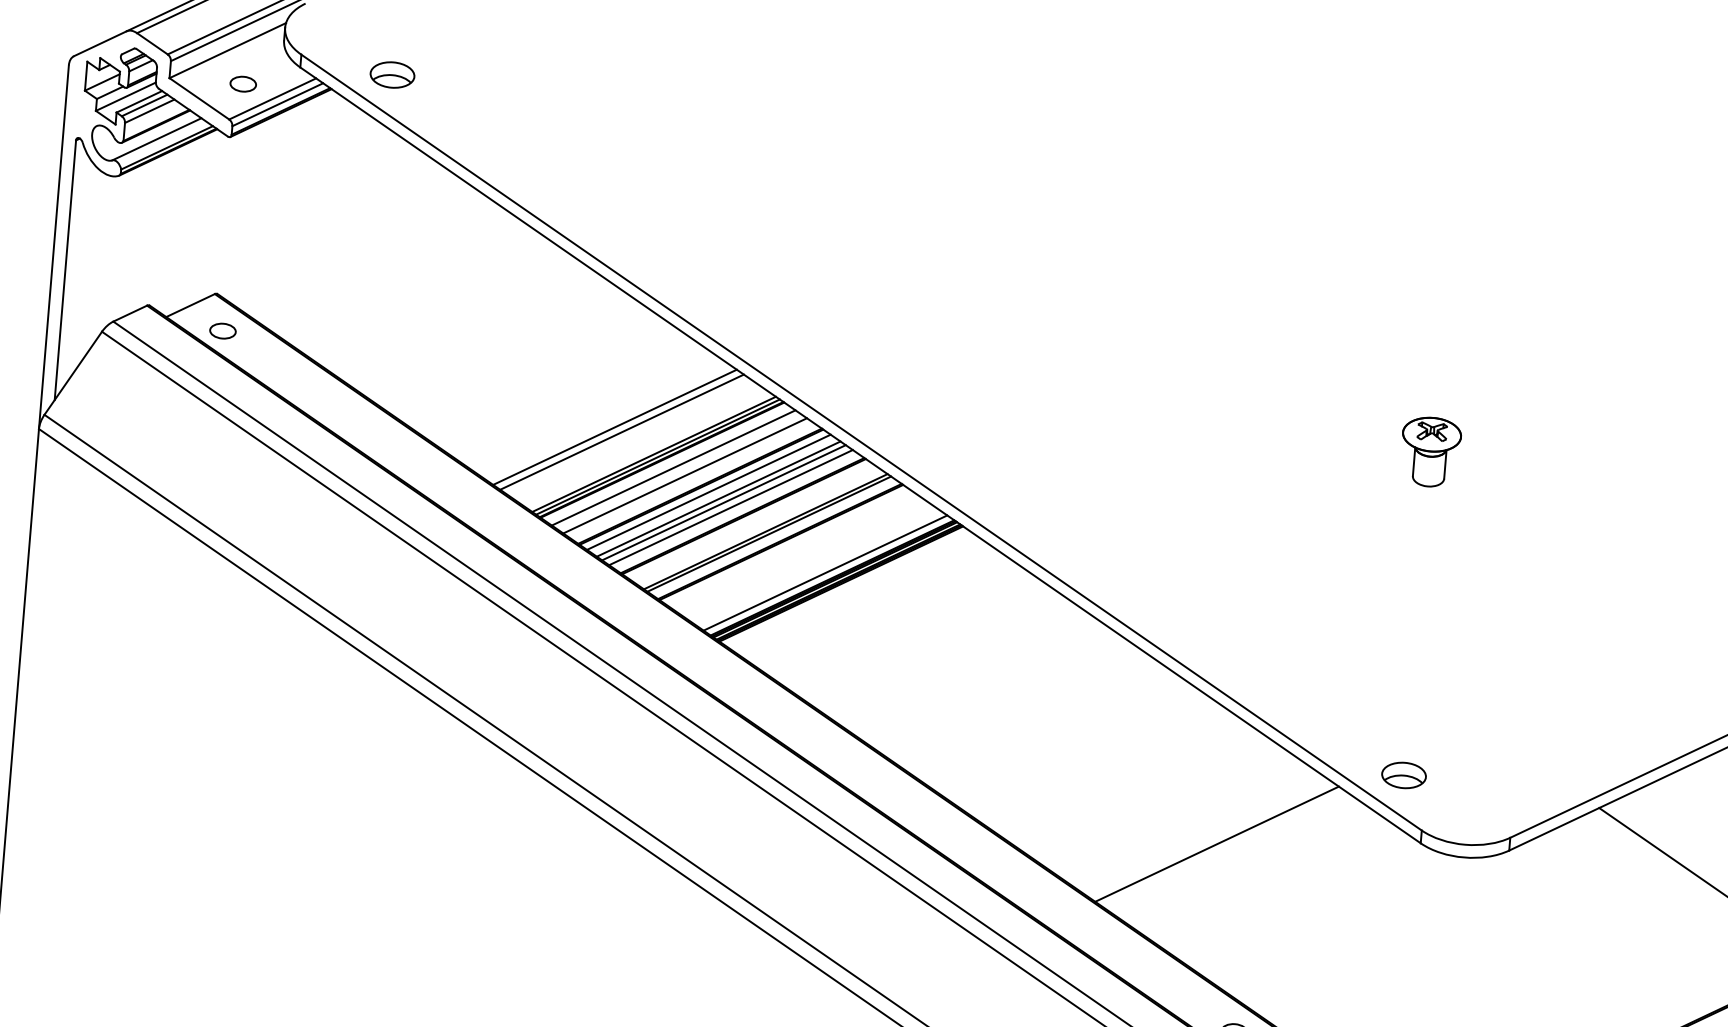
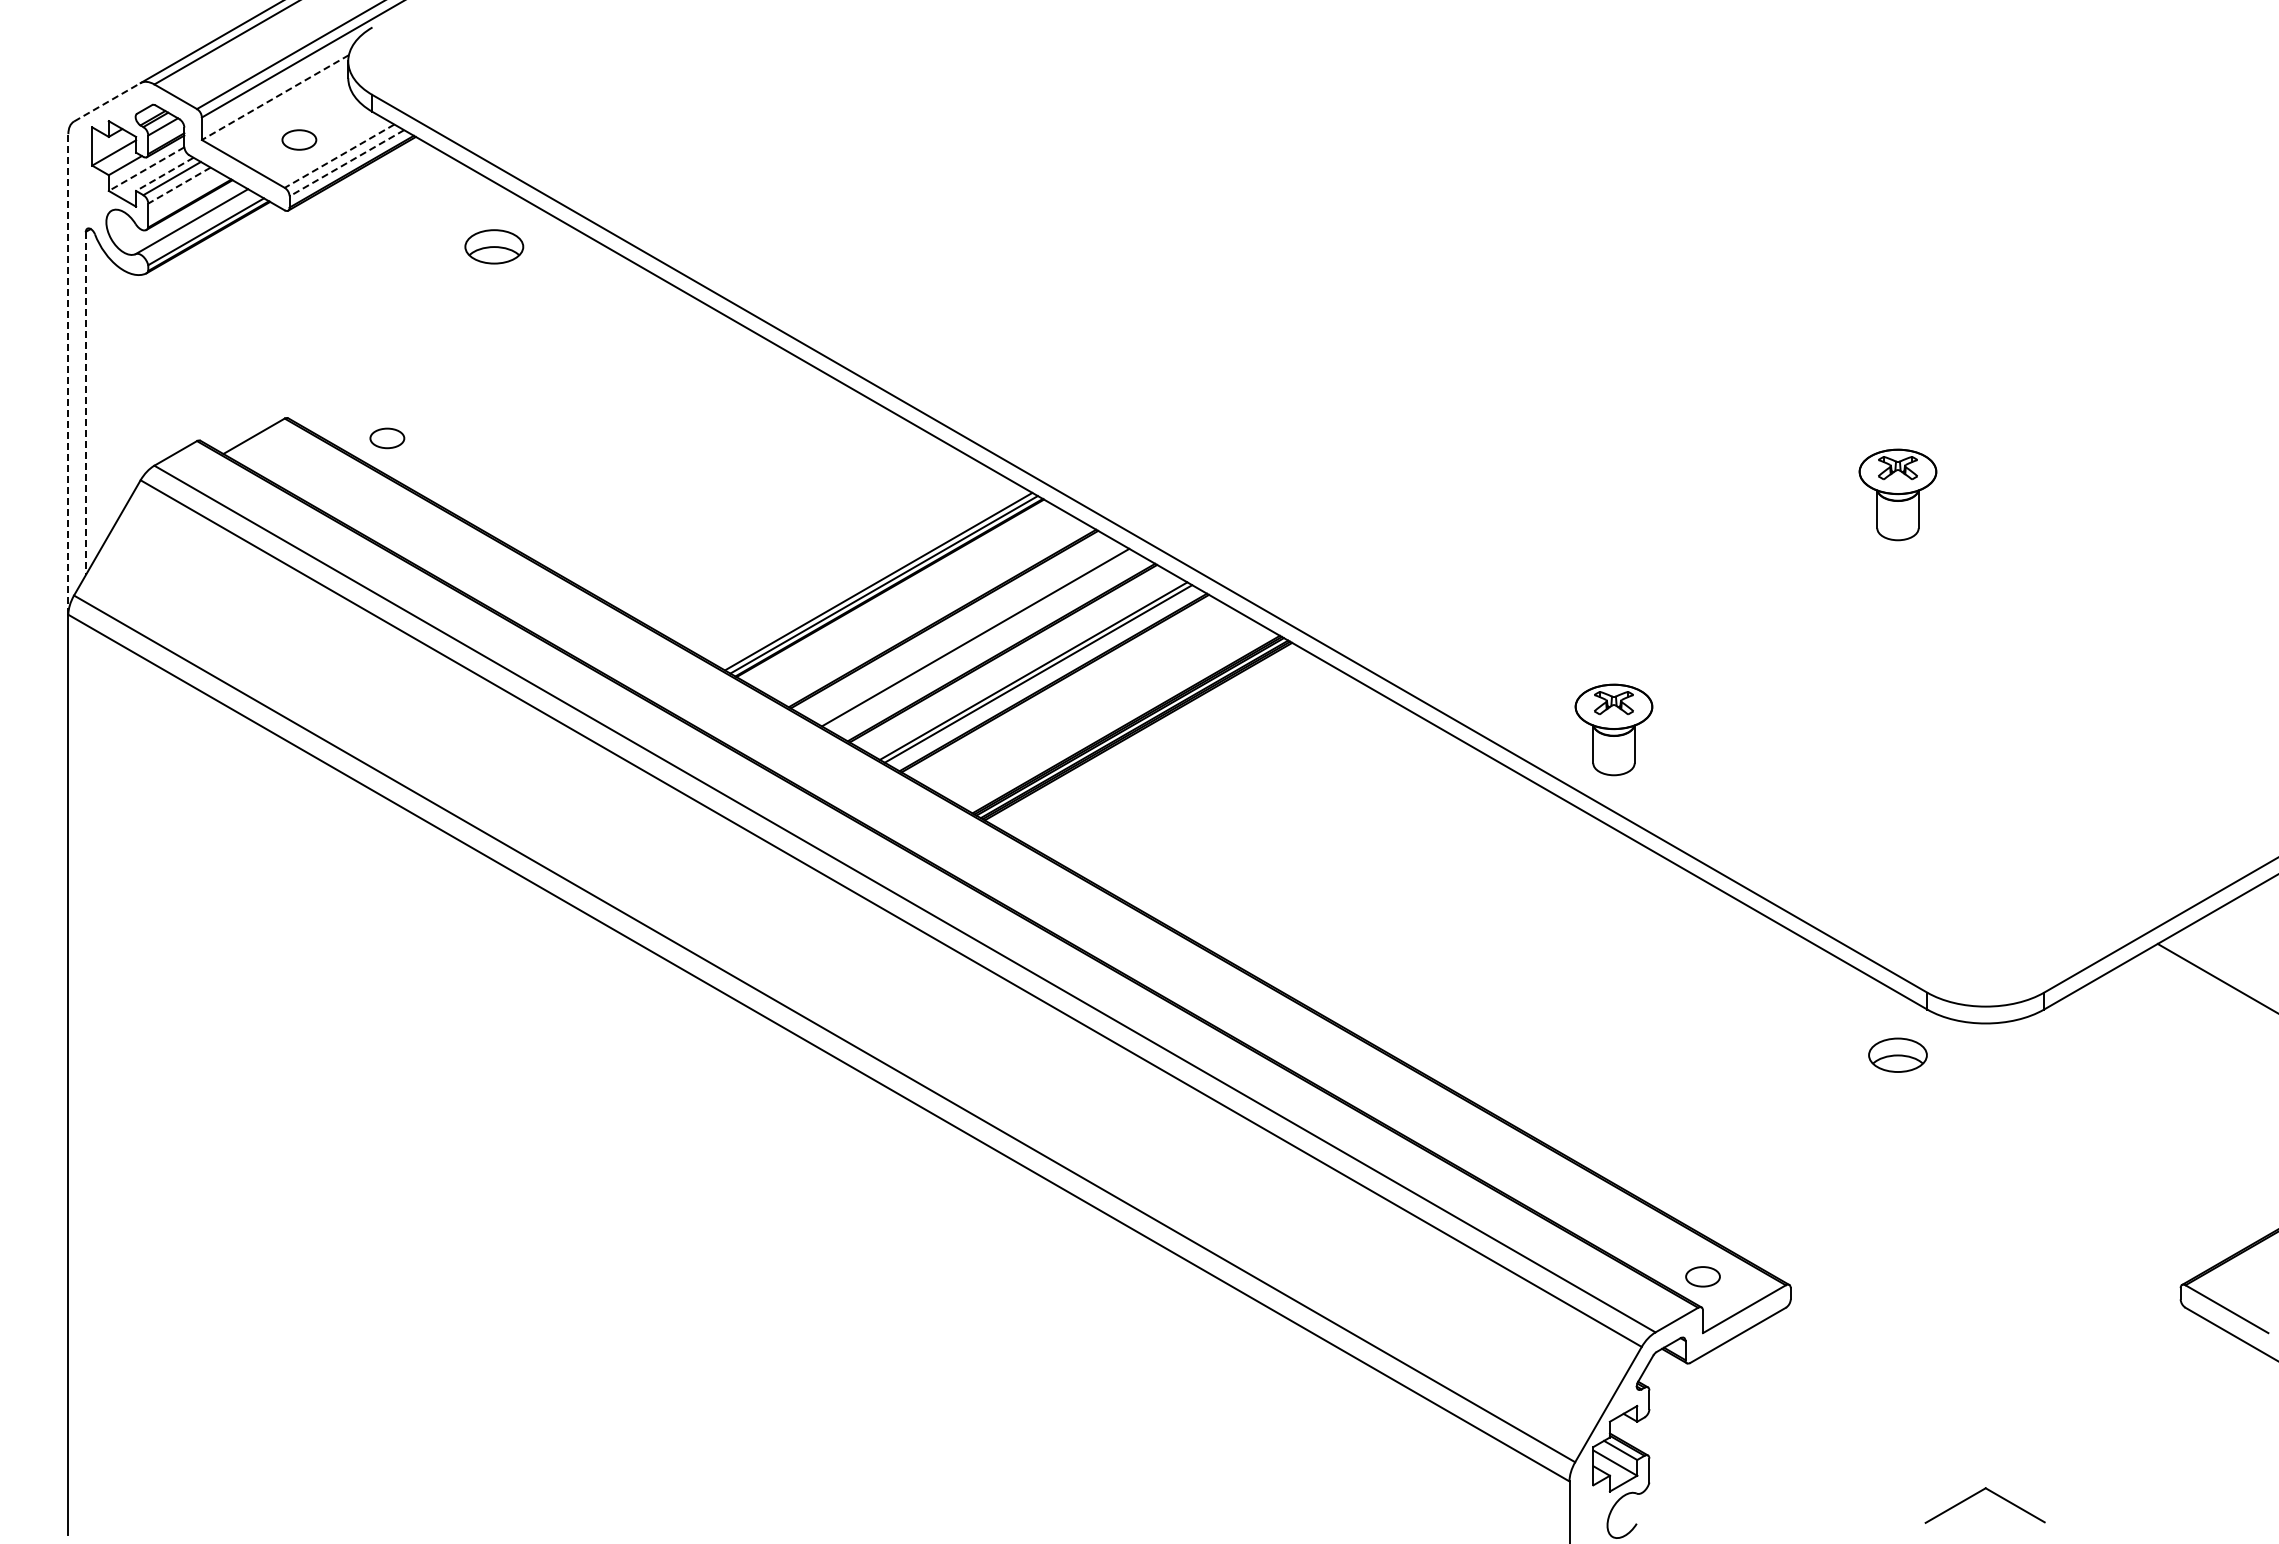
line: (100, 43) -> (107, 102), solid -> dashed
line: (227, 50) -> (275, 97), solid -> dashed
part: (392, 74) -> (494, 246), moved
line: (125, 97) -> (146, 169), solid -> dashed
line: (272, 99) -> (339, 156), solid -> dashed
line: (139, 101) -> (164, 174), solid -> dashed
line: (277, 104) -> (346, 163), solid -> dashed
line: (149, 111) -> (179, 185), solid -> dashed
line: (54, 246) -> (68, 373), solid -> dashed
line: (65, 270) -> (85, 403), solid -> dashed
part: (223, 331) -> (387, 438), moved
line: (615, 427) -> (824, 550), removed
line: (621, 431) -> (833, 555), removed
line: (673, 468) -> (905, 597), removed
line: (684, 475) -> (921, 606), removed
line: (708, 492) -> (954, 625), removed
line: (718, 499) -> (968, 633), removed
line: (731, 507) -> (985, 643), removed
line: (825, 572) -> (1116, 718), removed
part: (1200, 611) -> (1613, 729), added
part: (1403, 774) -> (1897, 1054), moved
line: (1216, 844) -> (1659, 1032), removed

